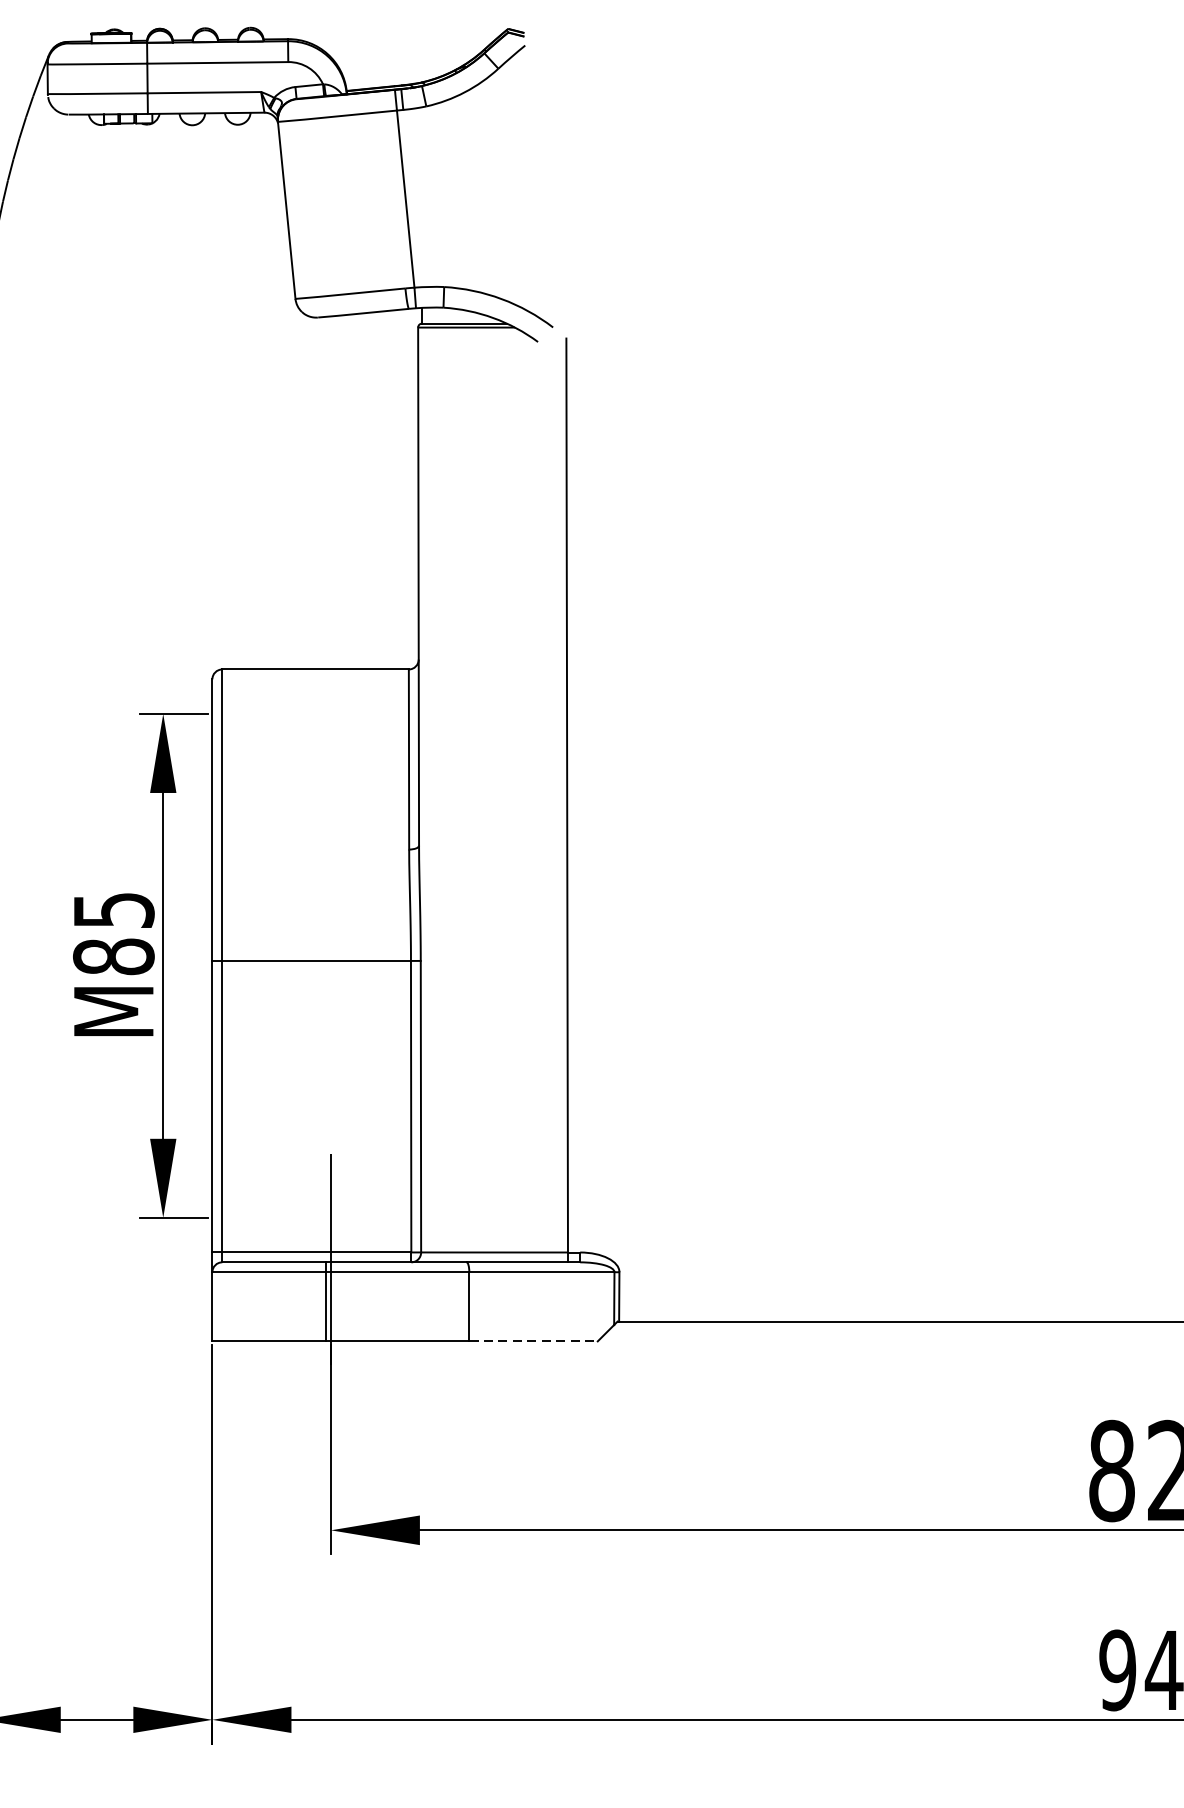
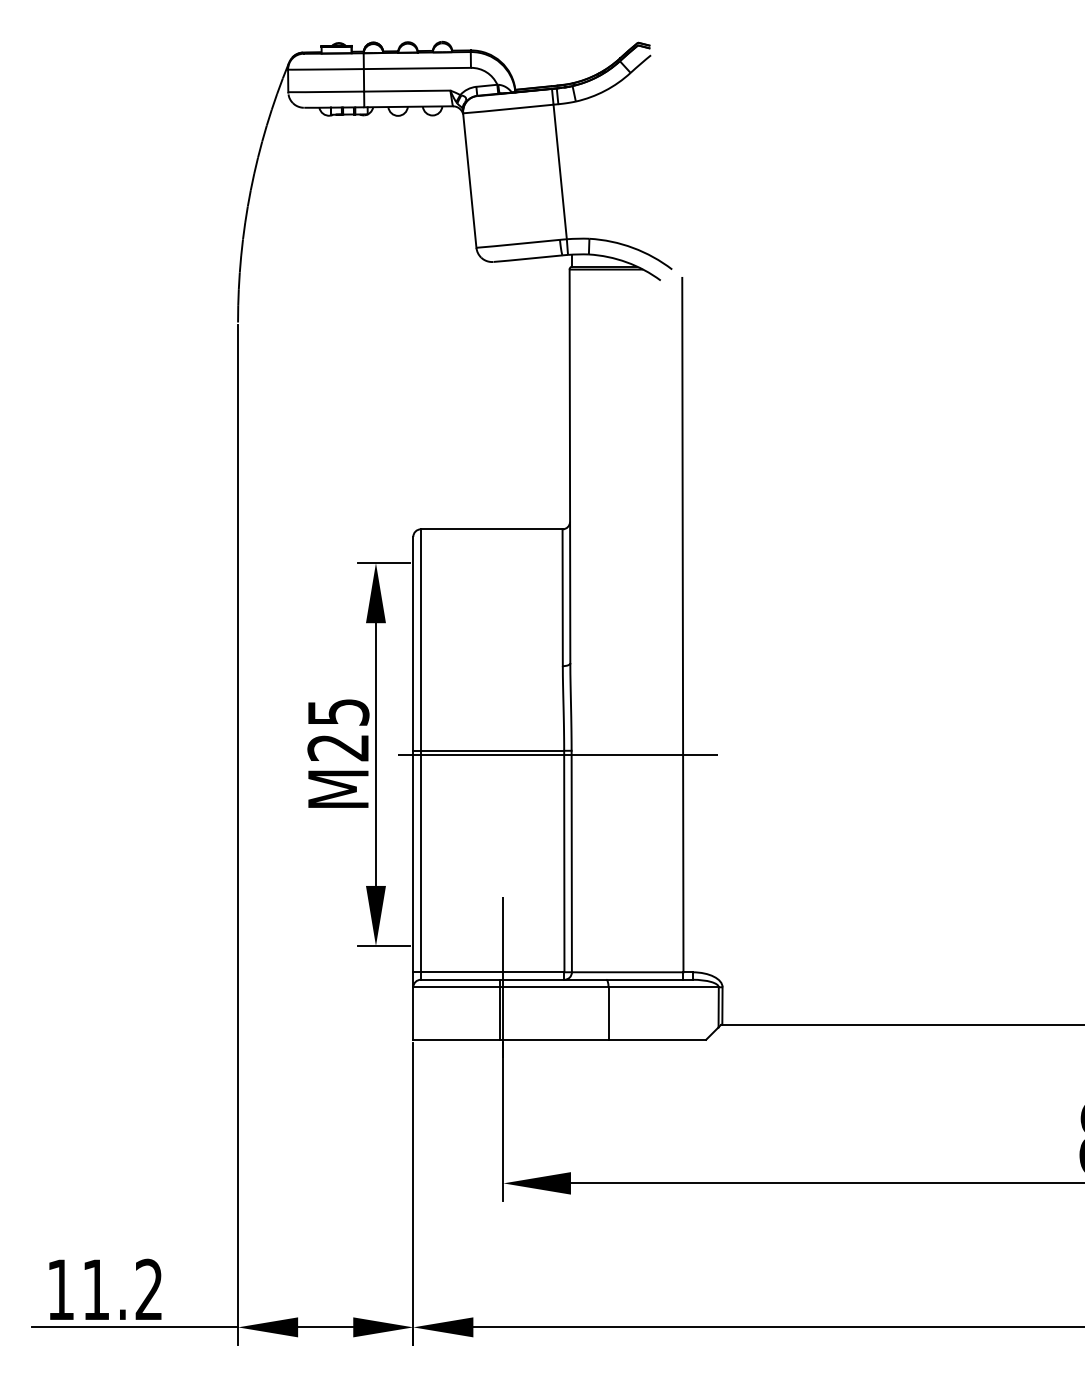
text: (113, 956) -> (338, 747), M85 -> M25
line: (402, 965) -> (557, 754), added
line: (533, 1340) -> (657, 1039), dashed -> solid

